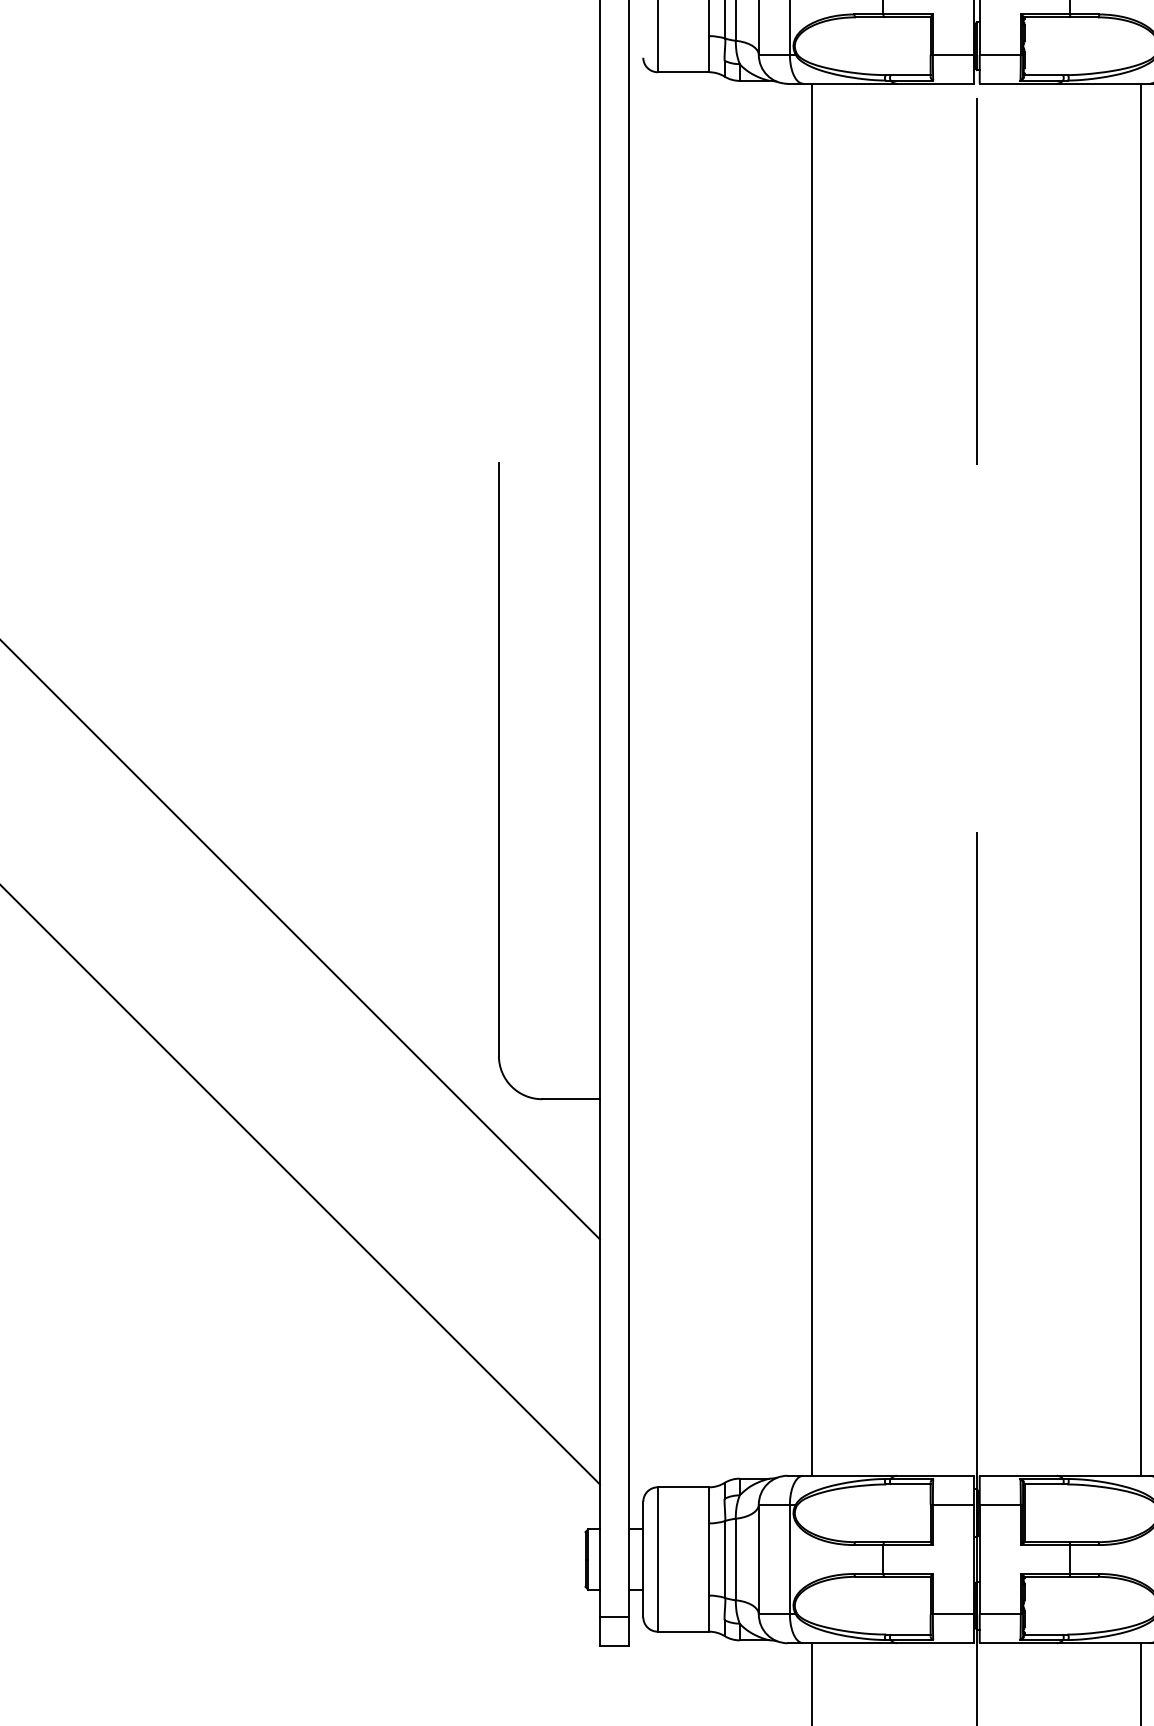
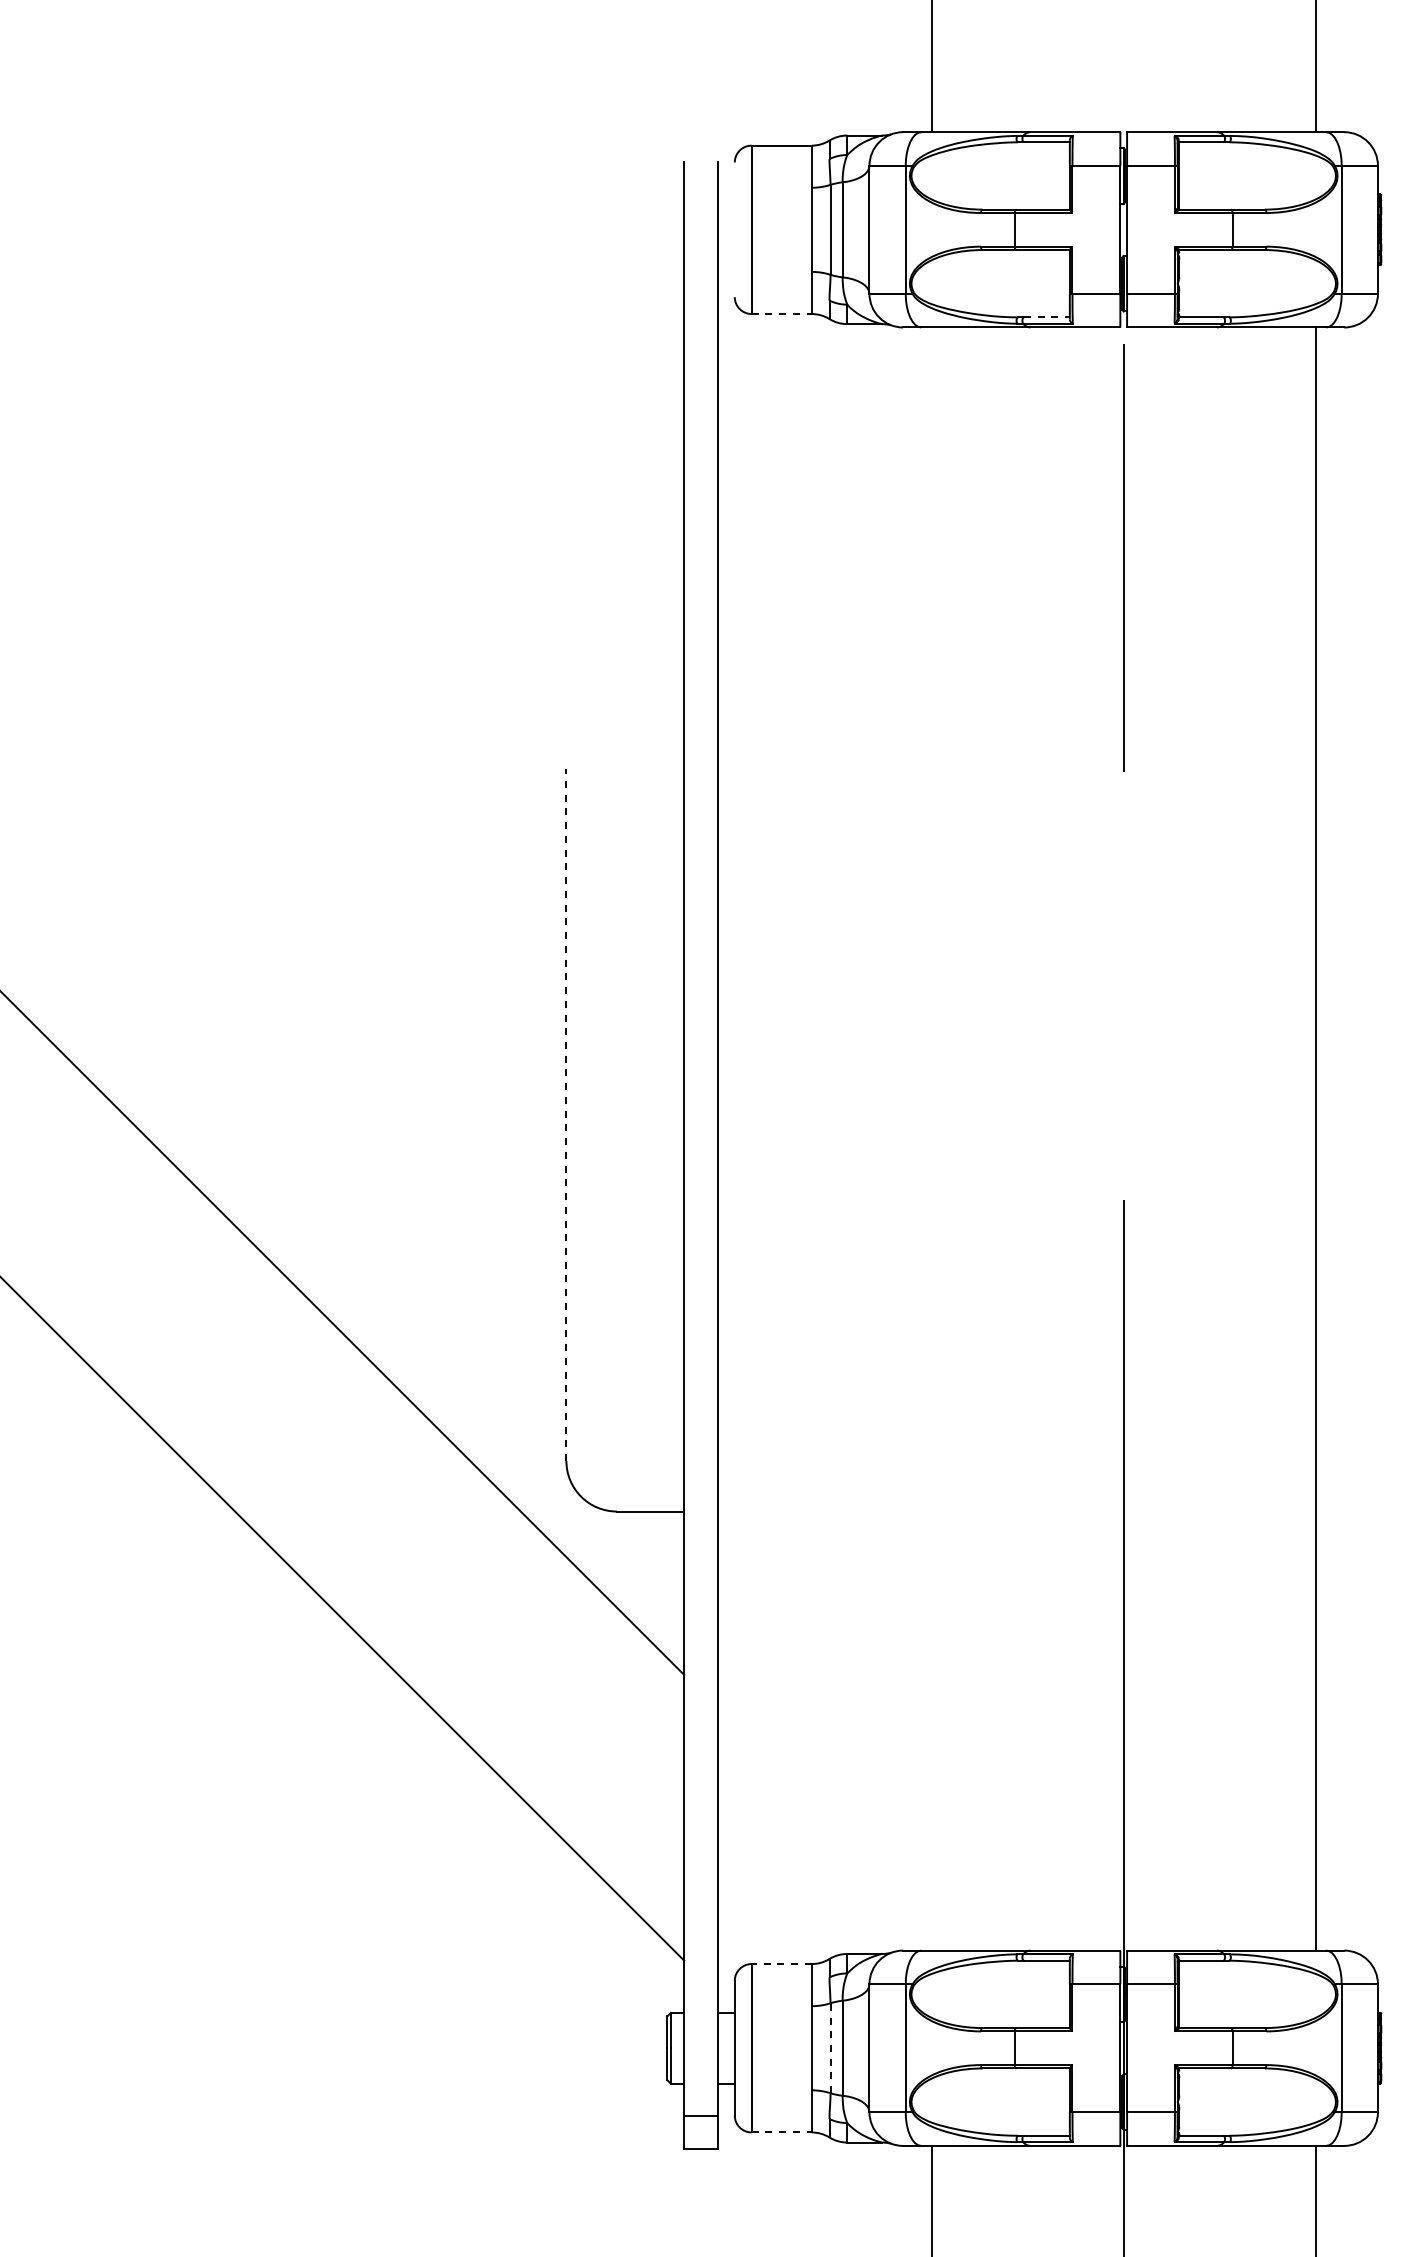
line: (684, 72) -> (782, 314), solid -> dashed
line: (910, 75) -> (1046, 317), solid -> dashed
line: (498, 759) -> (566, 1115), solid -> dashed
line: (812, 779) -> (931, 1138), removed
line: (683, 1487) -> (781, 1964), solid -> dashed
line: (725, 1559) -> (830, 2048), solid -> dashed
line: (684, 1631) -> (782, 2132), solid -> dashed

